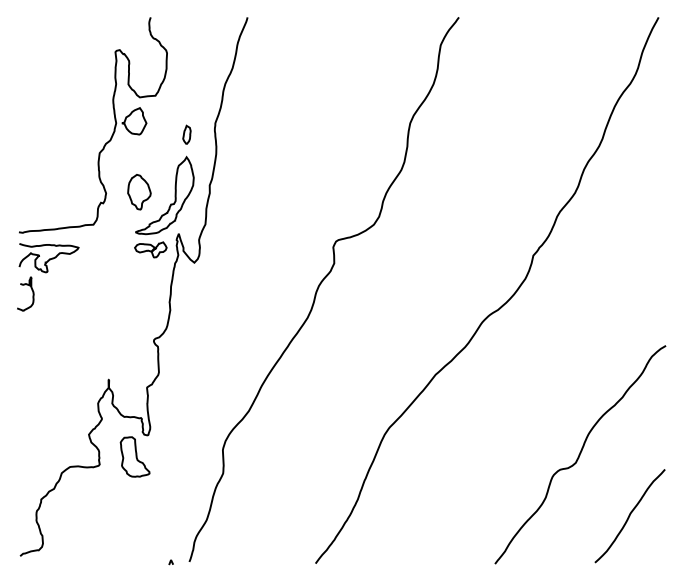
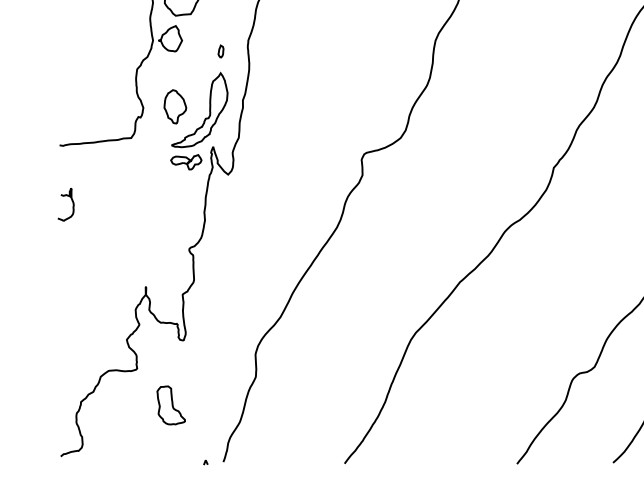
part: (186, 134) -> (220, 51), size x0.7
curve: (49, 258) -> (88, 170), removed
part: (134, 456) -> (170, 404), moved

